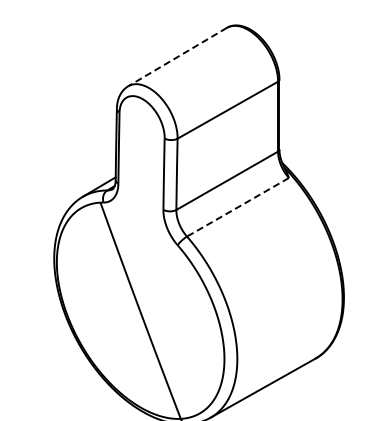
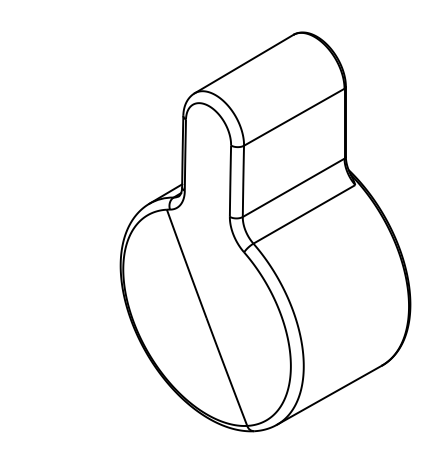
line: (177, 57) -> (243, 64), dashed -> solid
line: (237, 207) -> (303, 214), dashed -> solid

